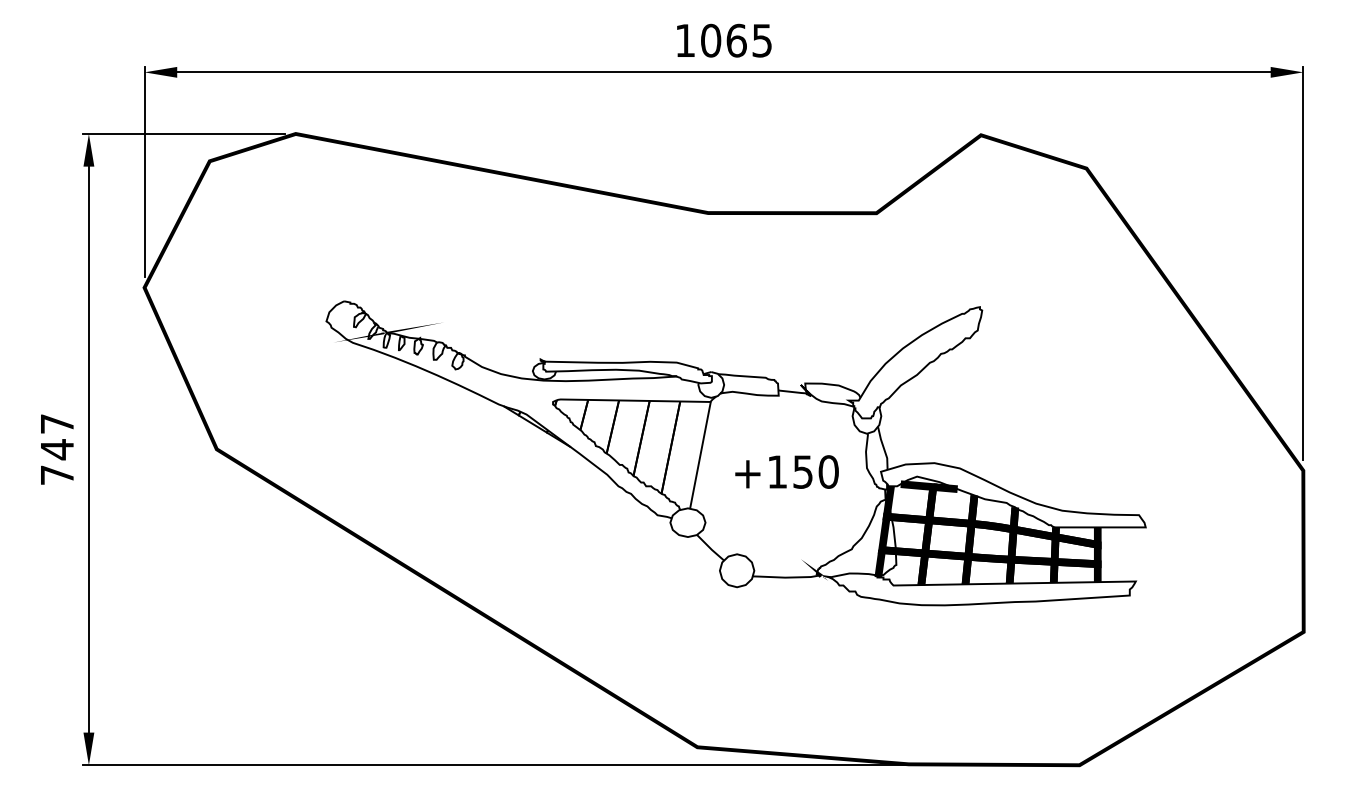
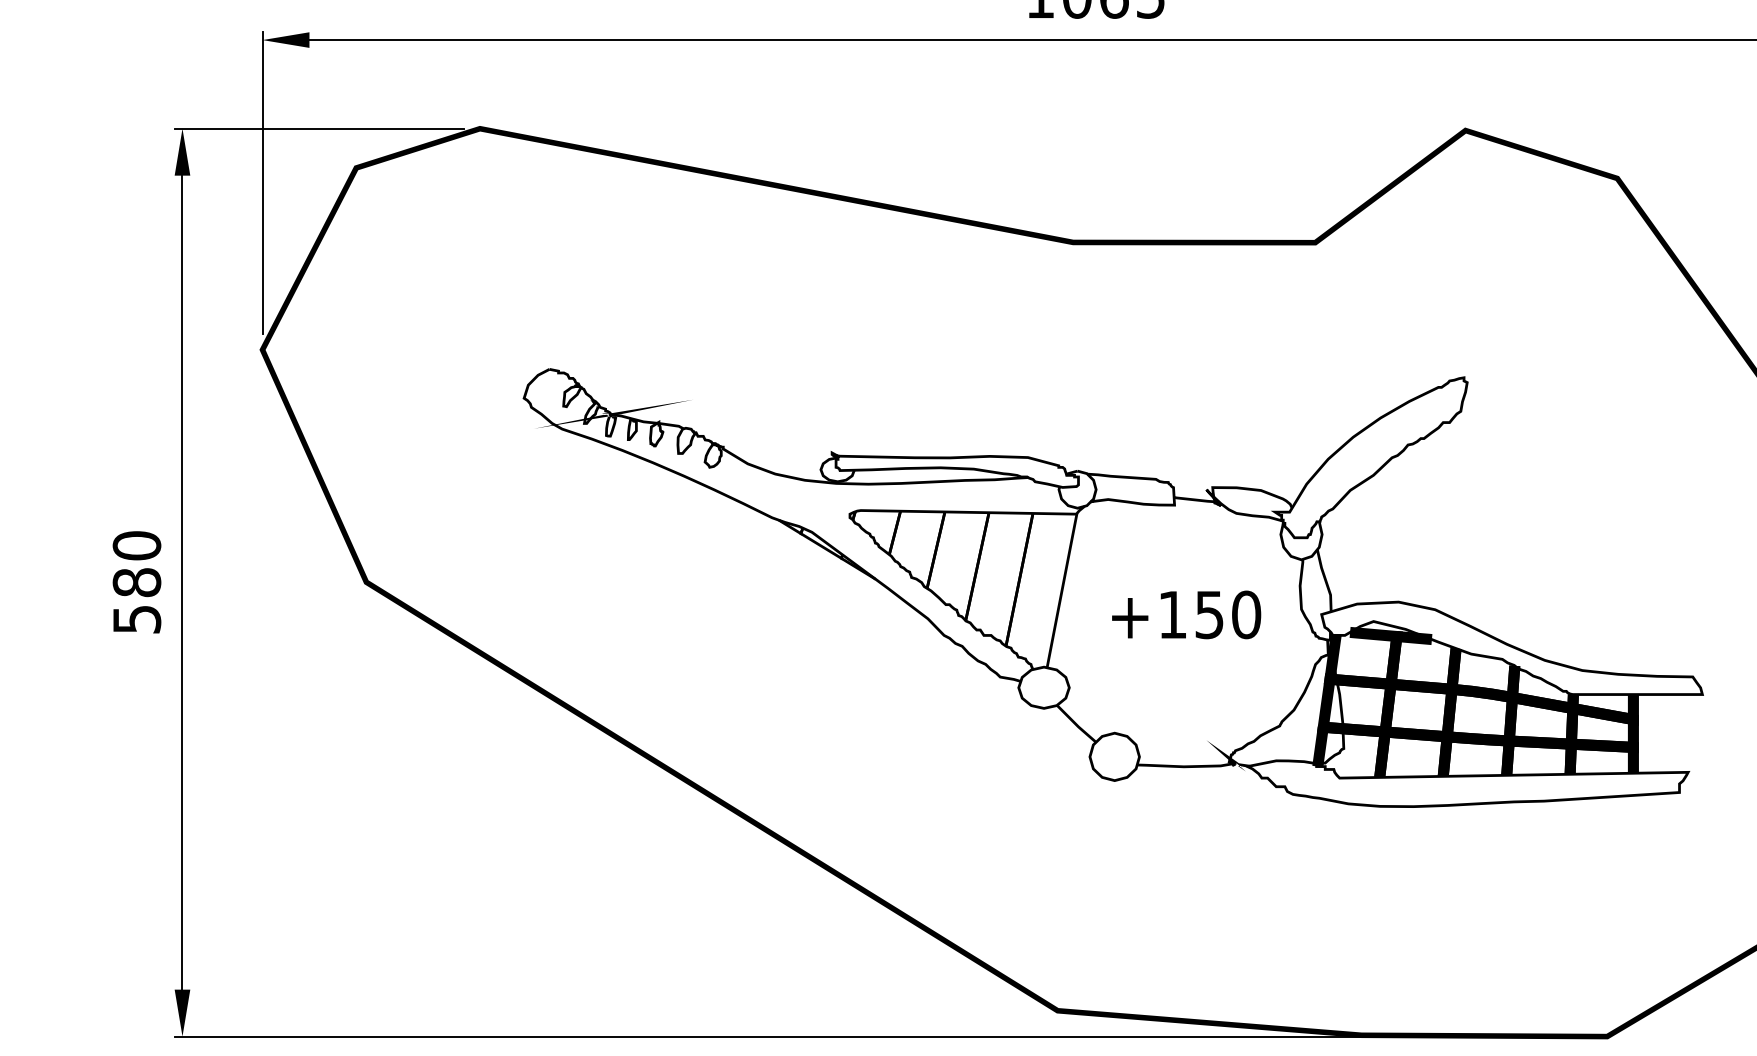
text: (57, 448) -> (137, 581), 747 -> 580

